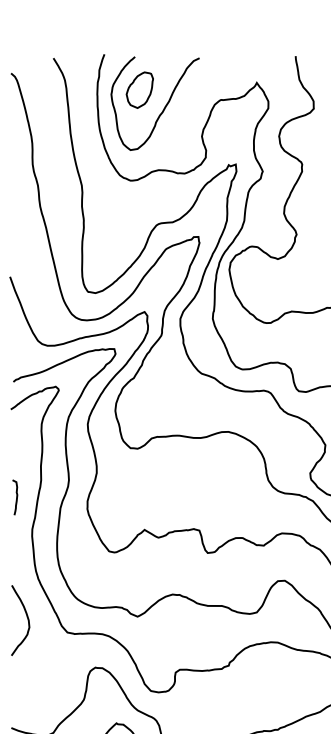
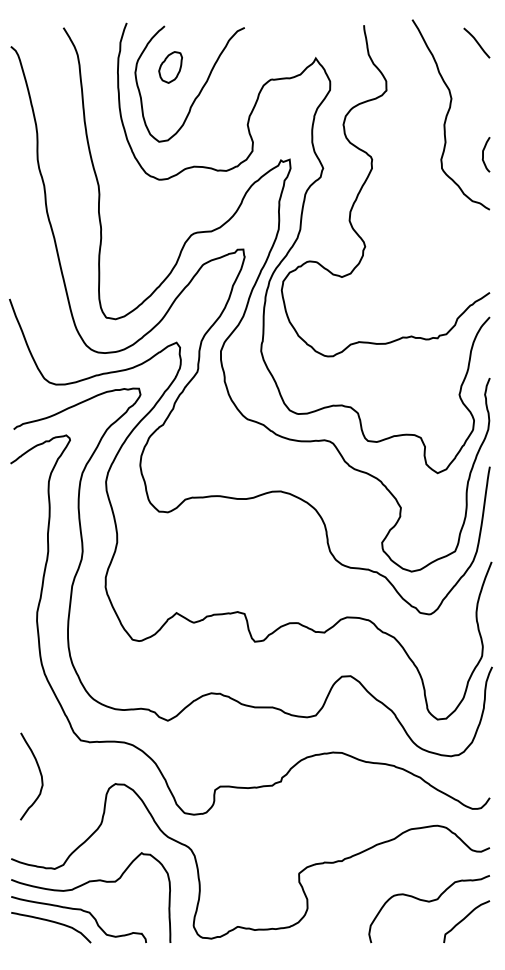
part: (139, 90) -> (170, 67), size x0.7
curve: (16, 497) -> (17, 572), removed
curve: (26, 617) -> (39, 772), moved

